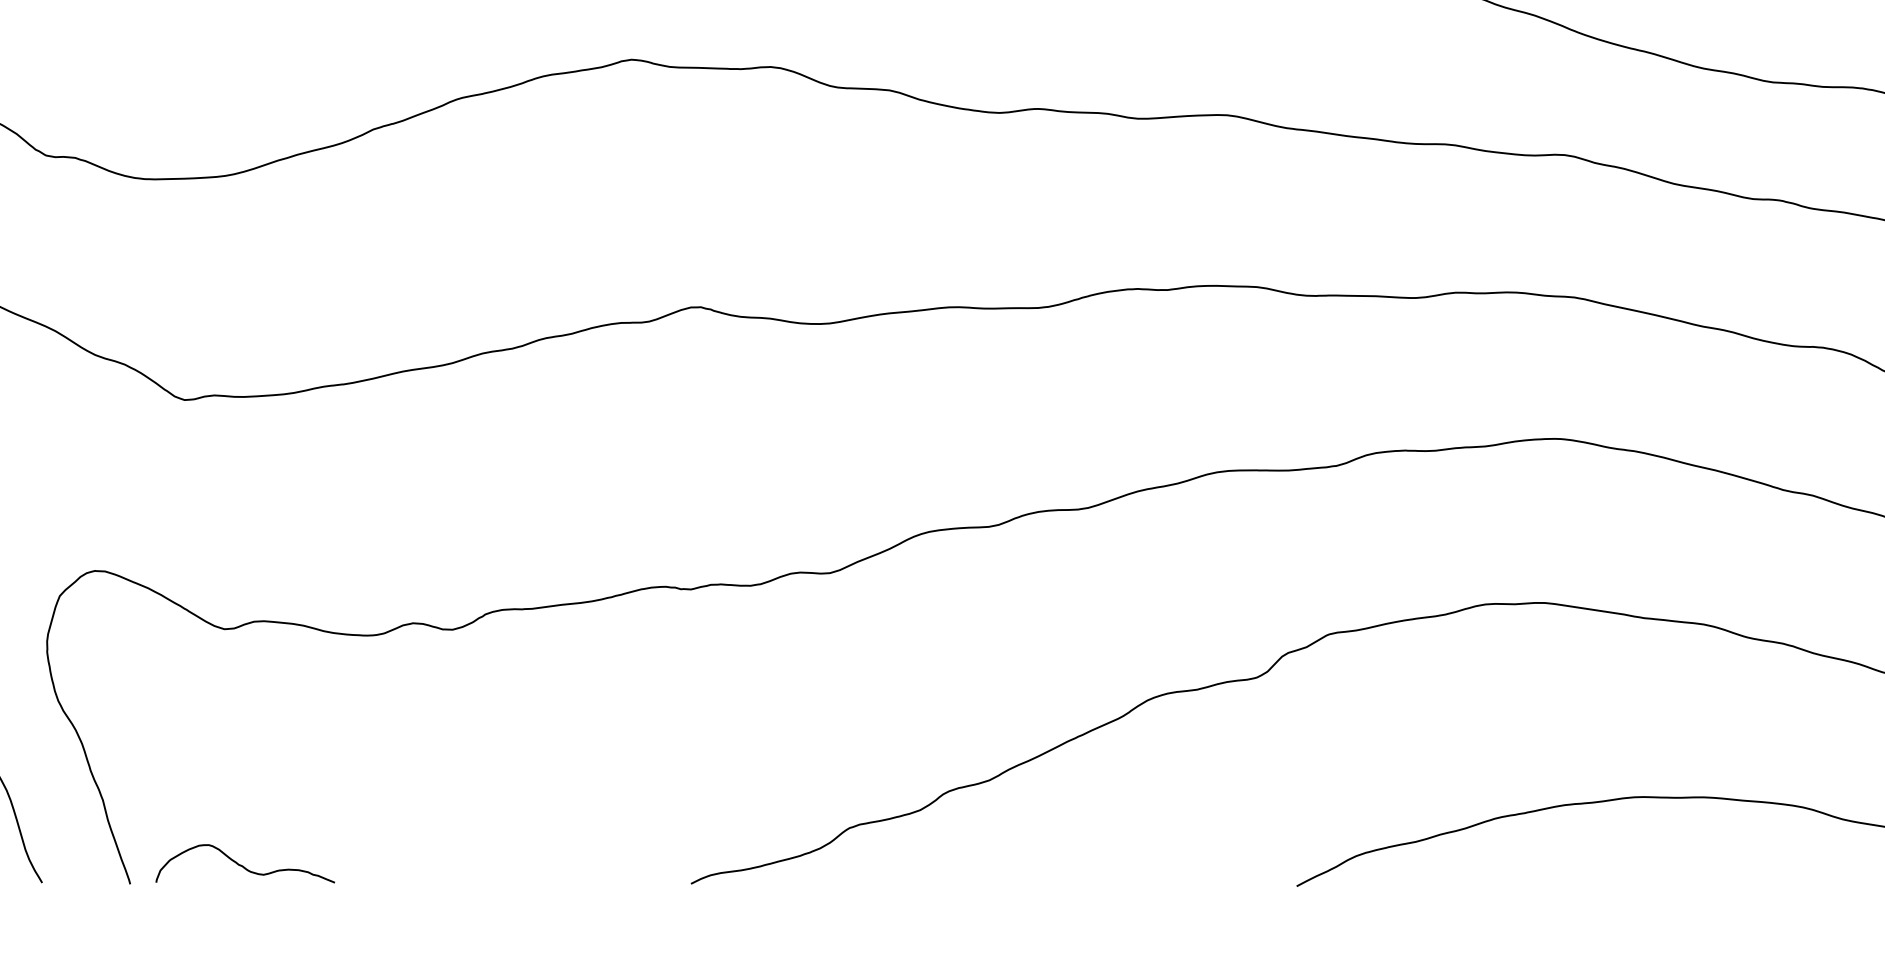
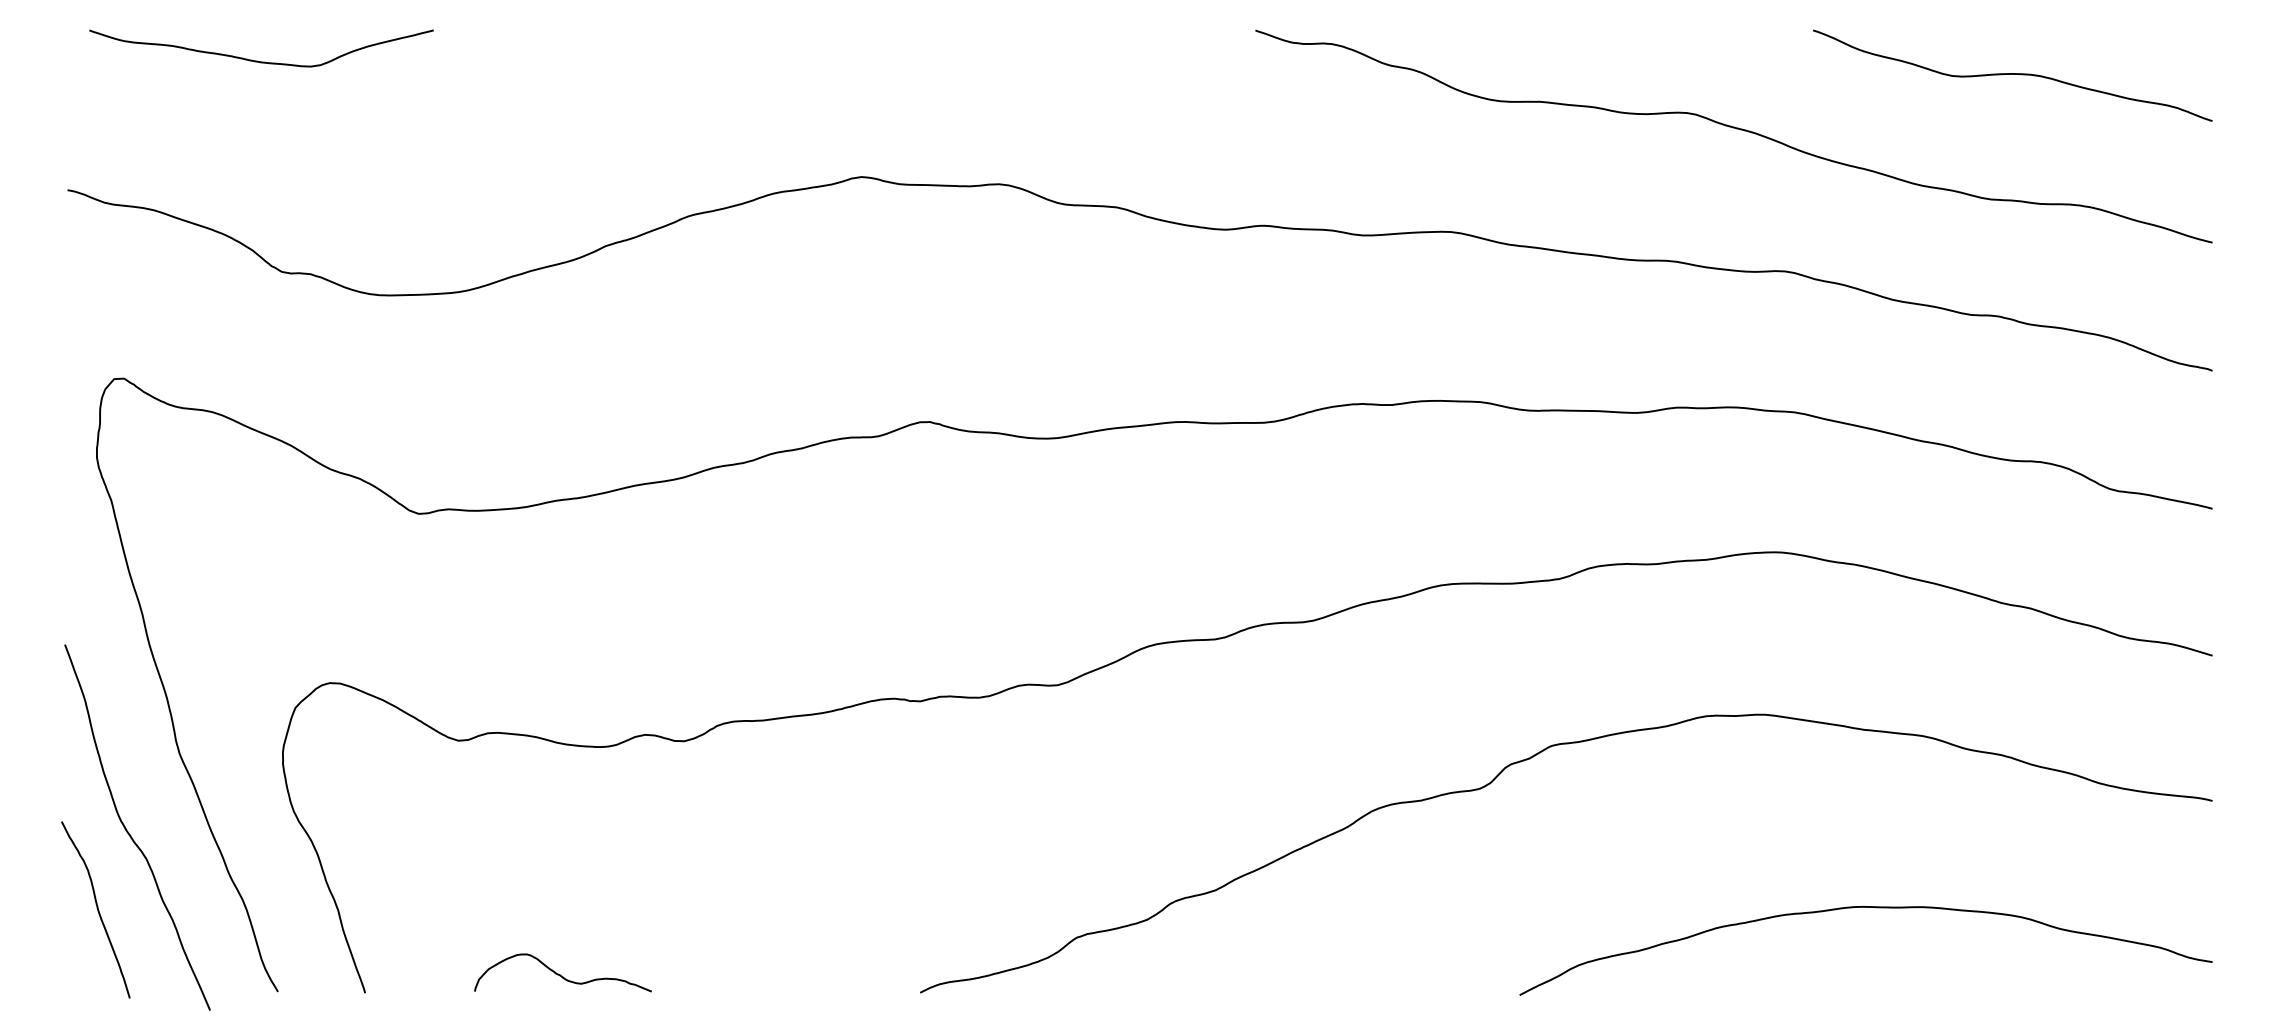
curve: (242, 865) -> (560, 974), moved

